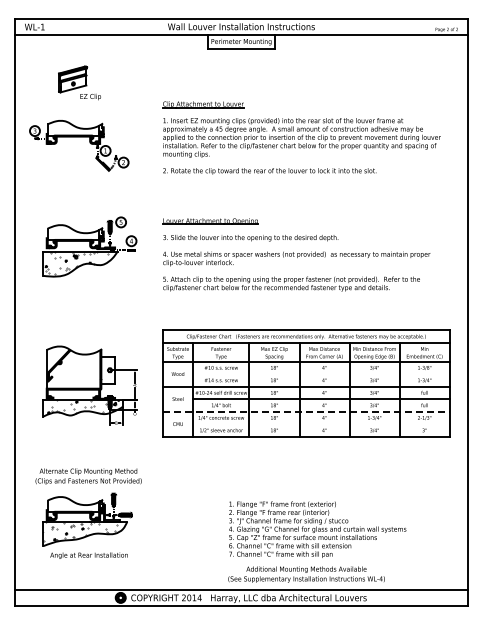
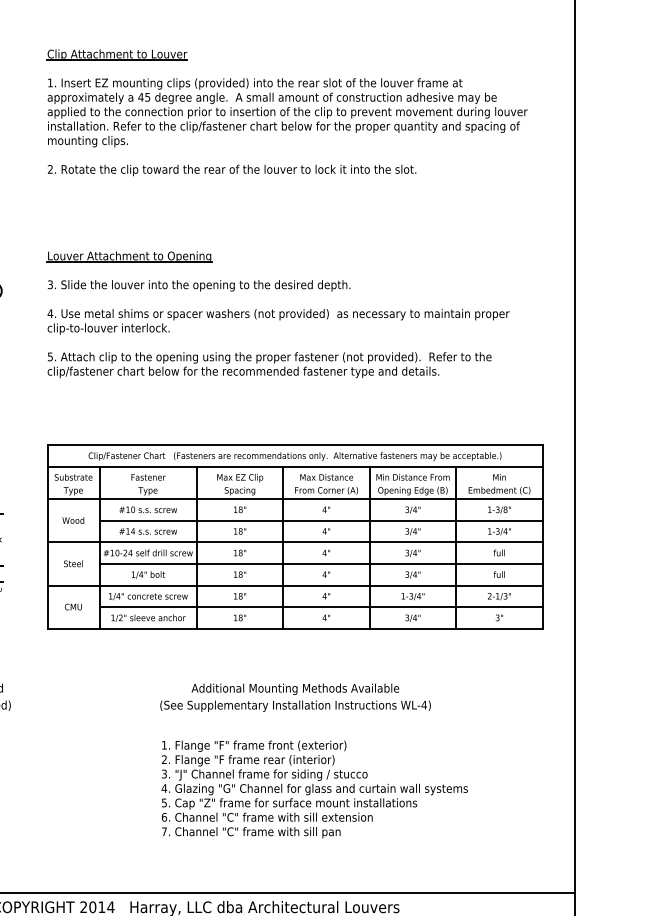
line: (321, 374) -> (321, 521), added
line: (306, 411) -> (295, 585), dashed -> solid
line: (321, 424) -> (321, 607), added
text: (306, 574) -> (295, 697), moved

